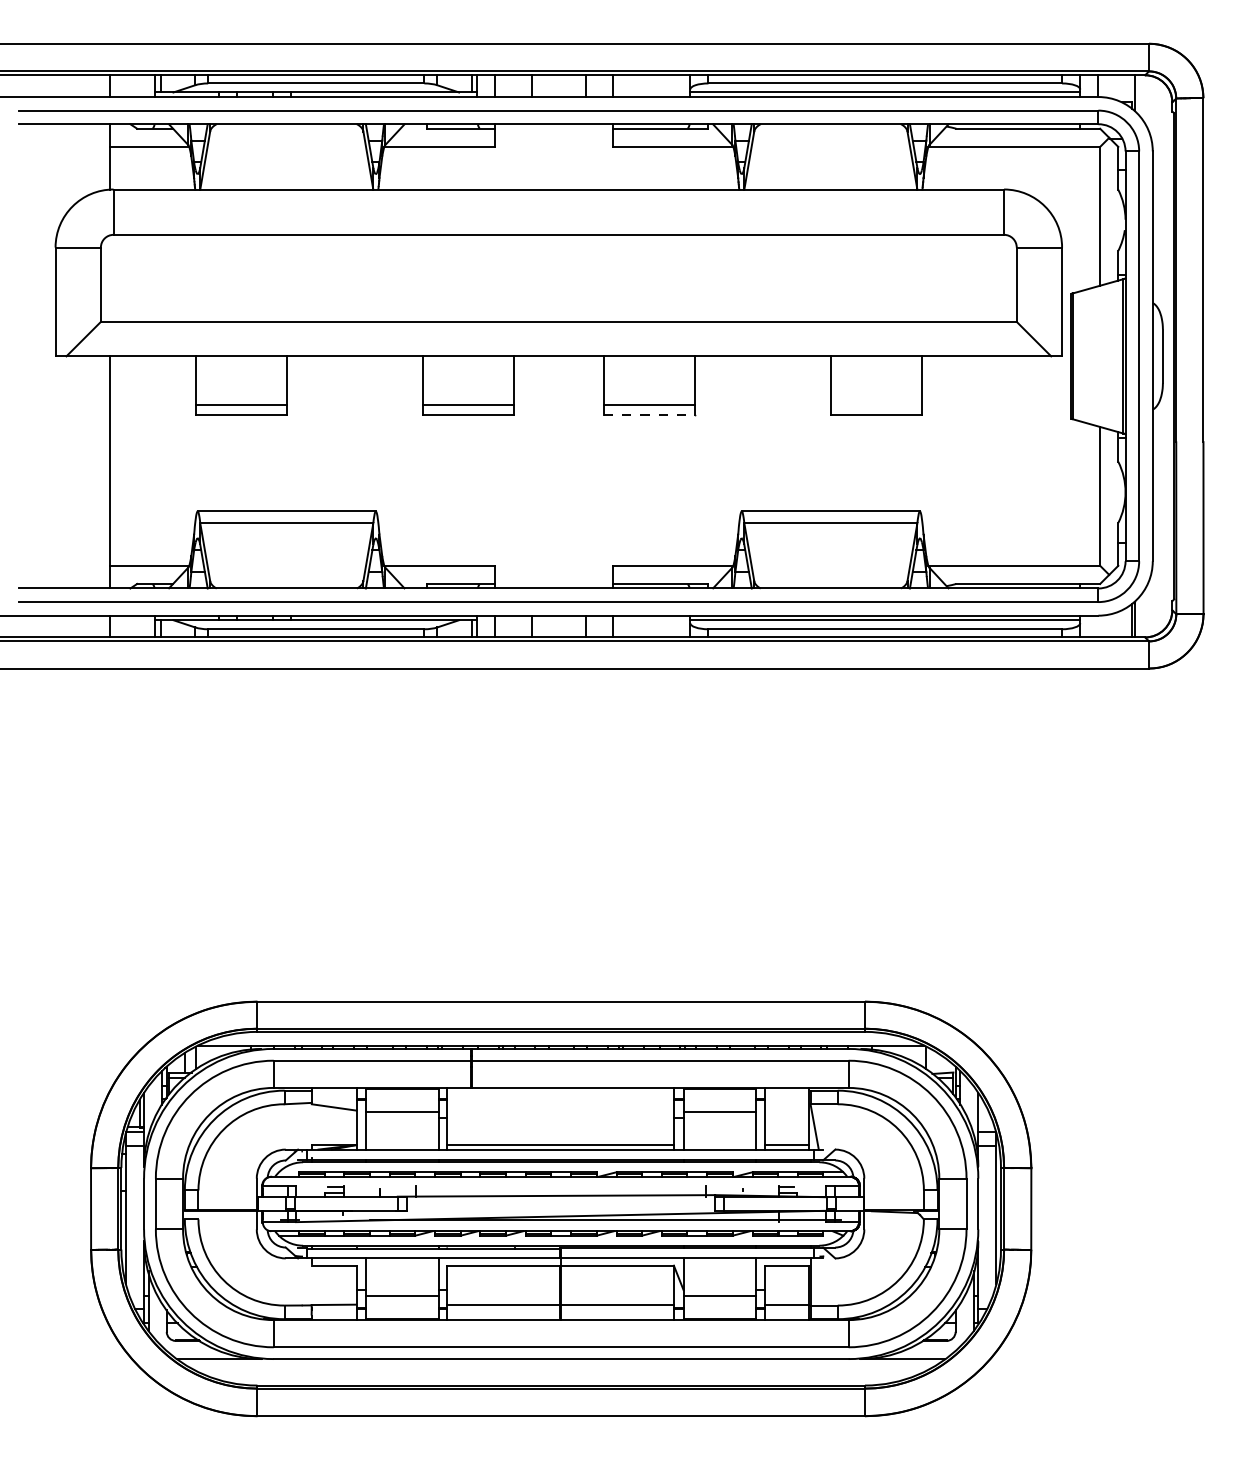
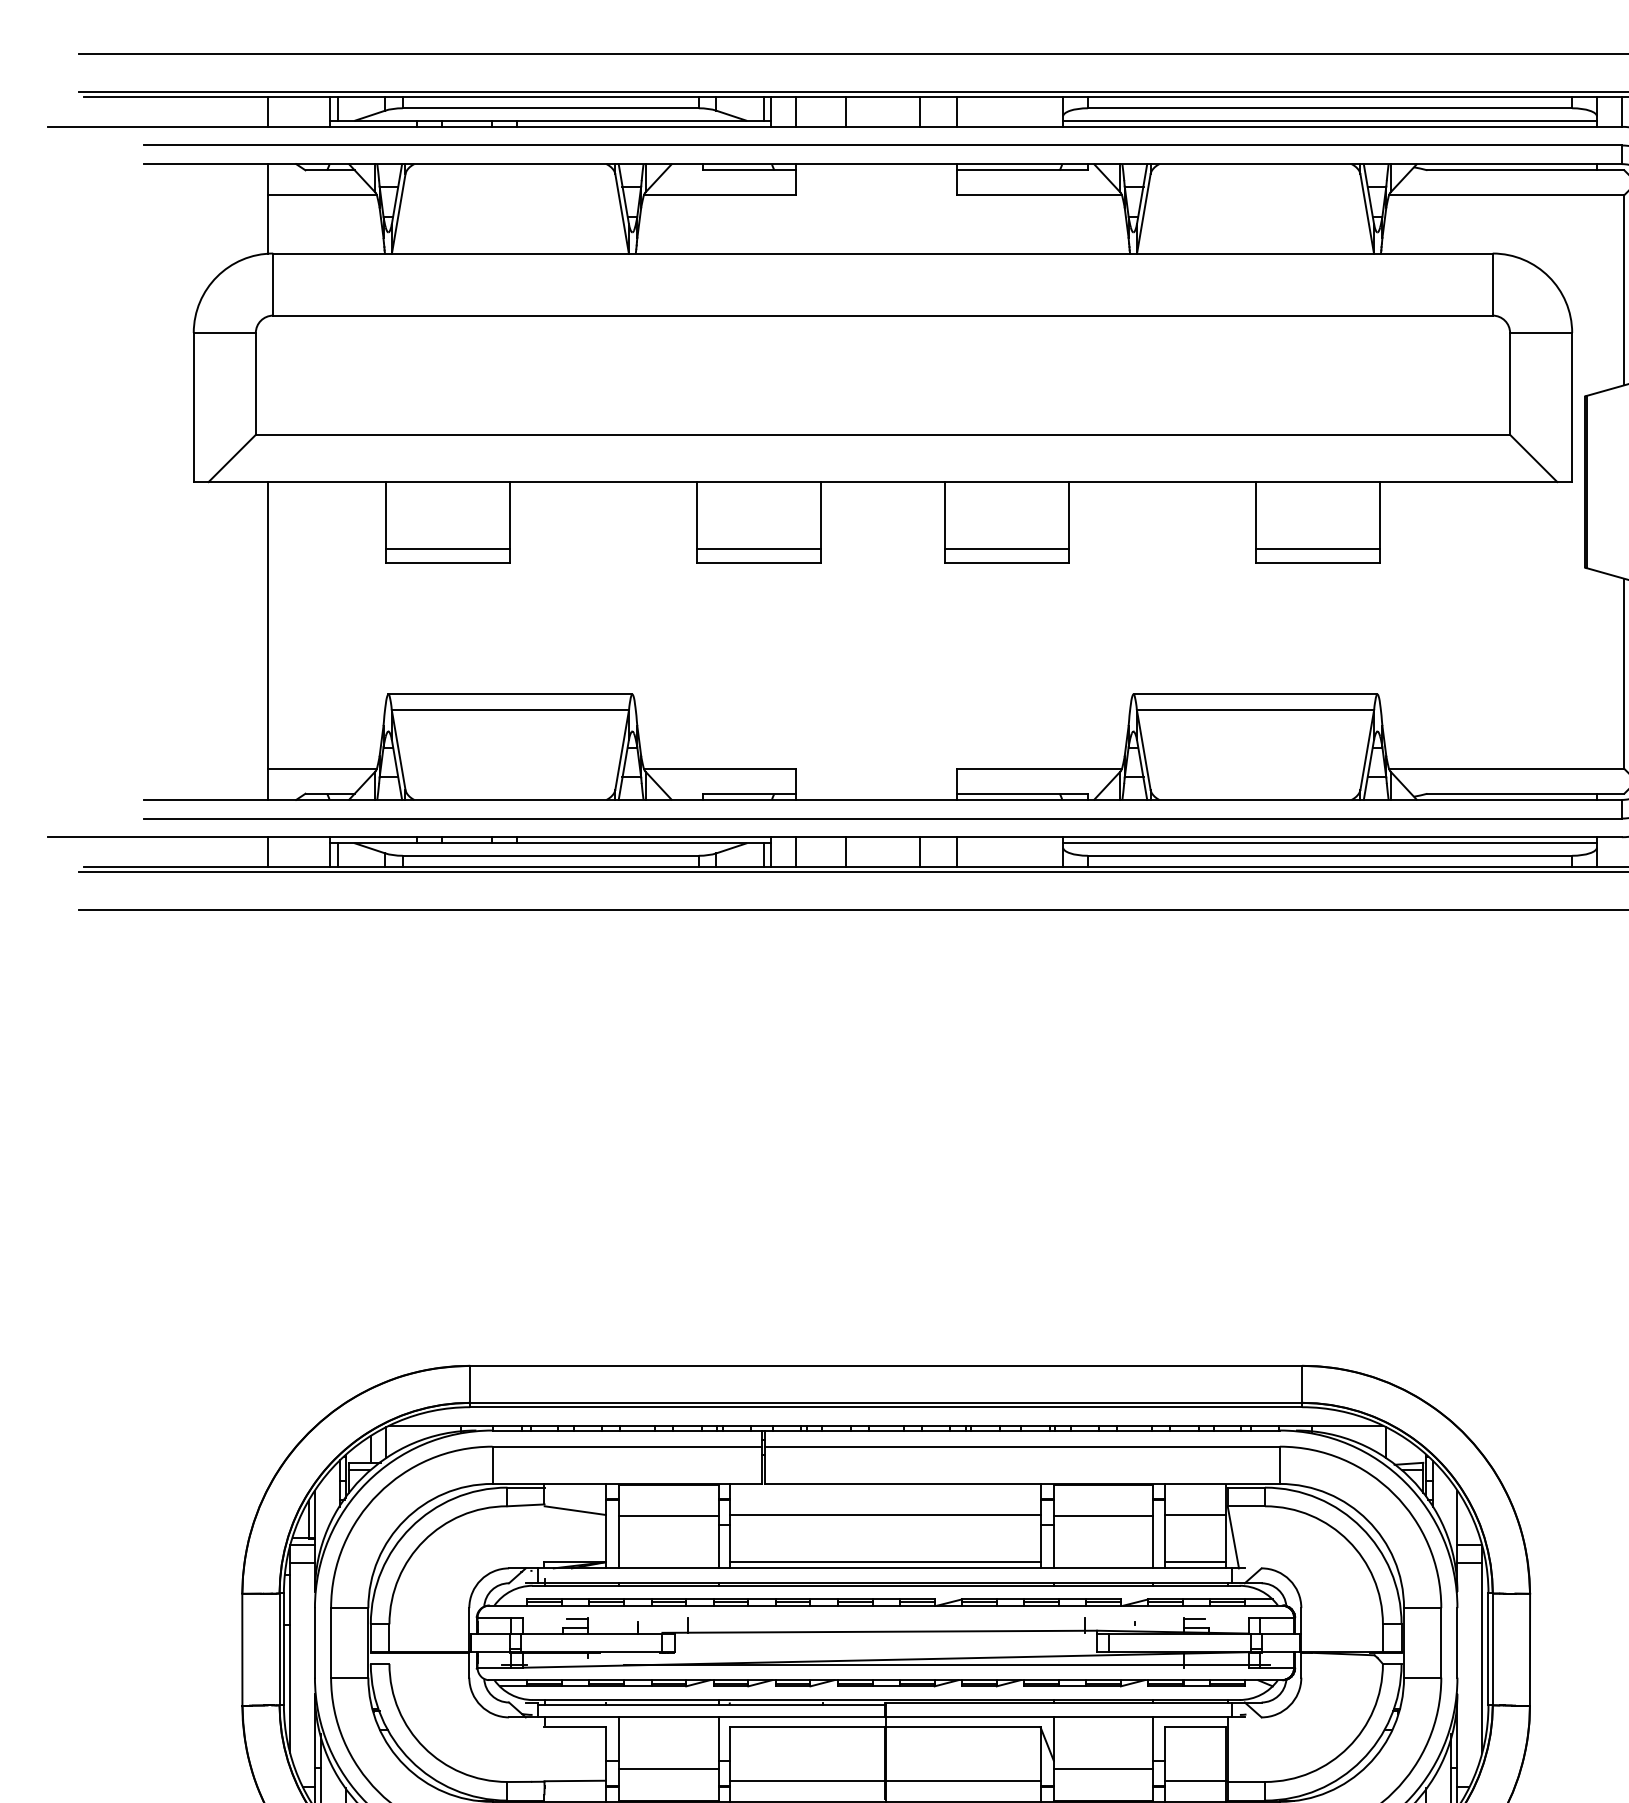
line: (875, 405) -> (1316, 549), added
line: (650, 415) -> (1008, 563), dashed -> solid
line: (560, 1110) -> (885, 1514), added
line: (786, 1110) -> (1194, 1514), added

